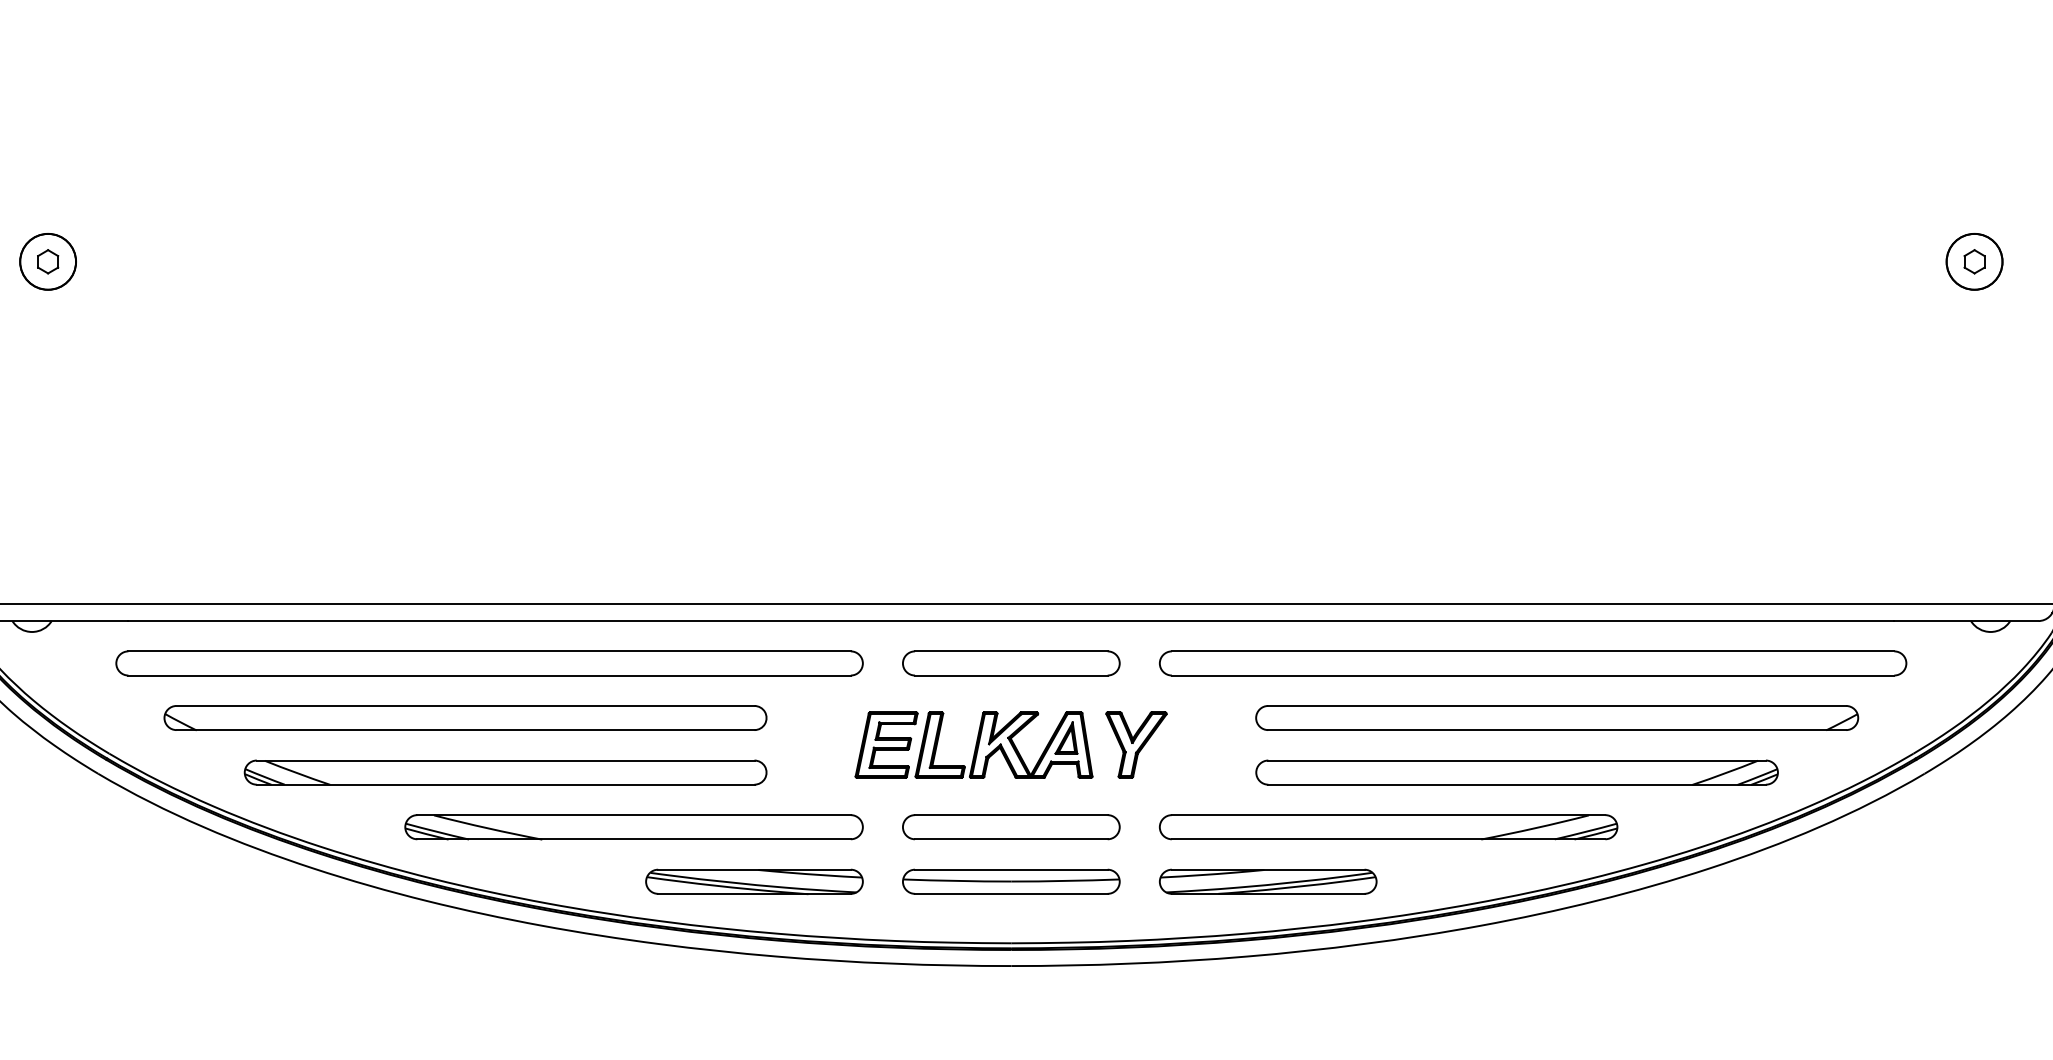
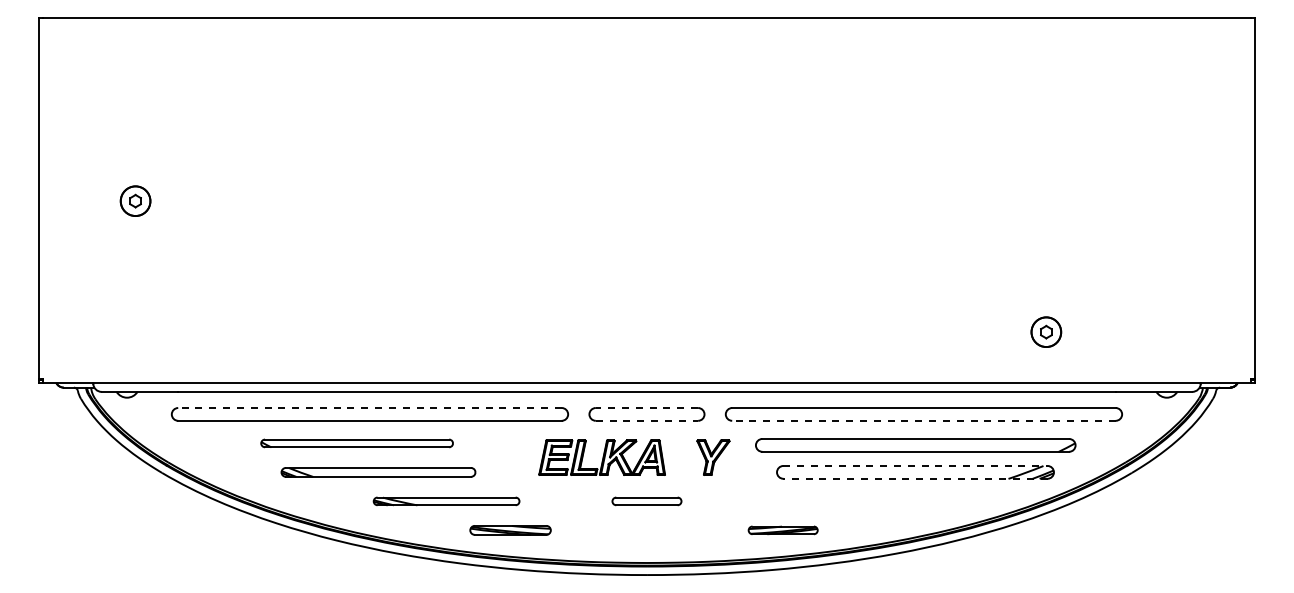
part: (1974, 260) -> (1046, 331), moved
line: (488, 652) -> (369, 408), solid -> dashed
line: (1010, 652) -> (646, 408), solid -> dashed
line: (1012, 674) -> (647, 420), solid -> dashed
line: (1532, 674) -> (923, 420), solid -> dashed
part: (464, 718) -> (356, 443), size x0.6
part: (1556, 718) -> (915, 445), moved
part: (972, 744) -> (601, 457), moved
line: (1517, 759) -> (915, 465), solid -> dashed
part: (505, 772) -> (378, 472), size x0.7
line: (1515, 784) -> (914, 478), solid -> dashed
part: (633, 827) -> (446, 501), size x0.6
part: (1010, 827) -> (646, 501), size x0.6
part: (1387, 827) -> (846, 501), removed
part: (754, 882) -> (510, 530), size x0.7
part: (1010, 882) -> (646, 530), removed
part: (1266, 882) -> (782, 530), size x0.6

